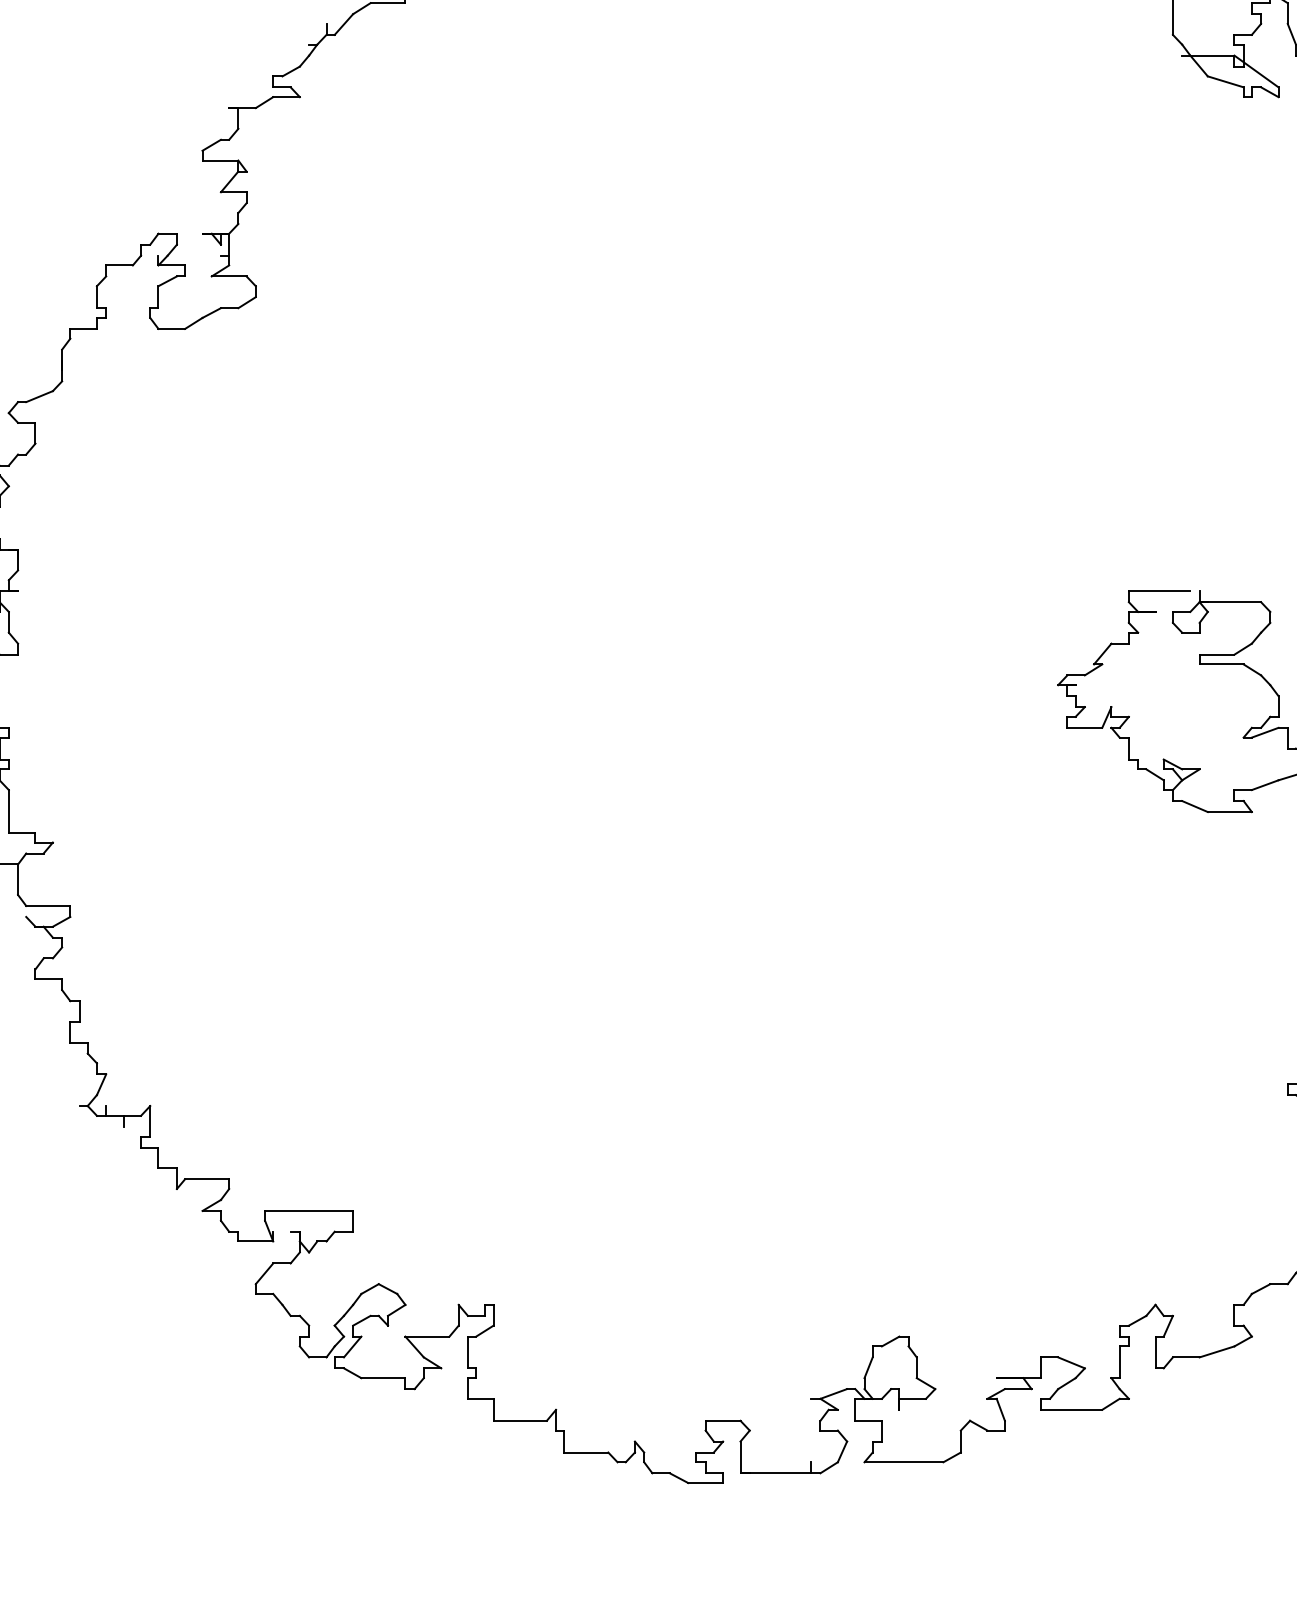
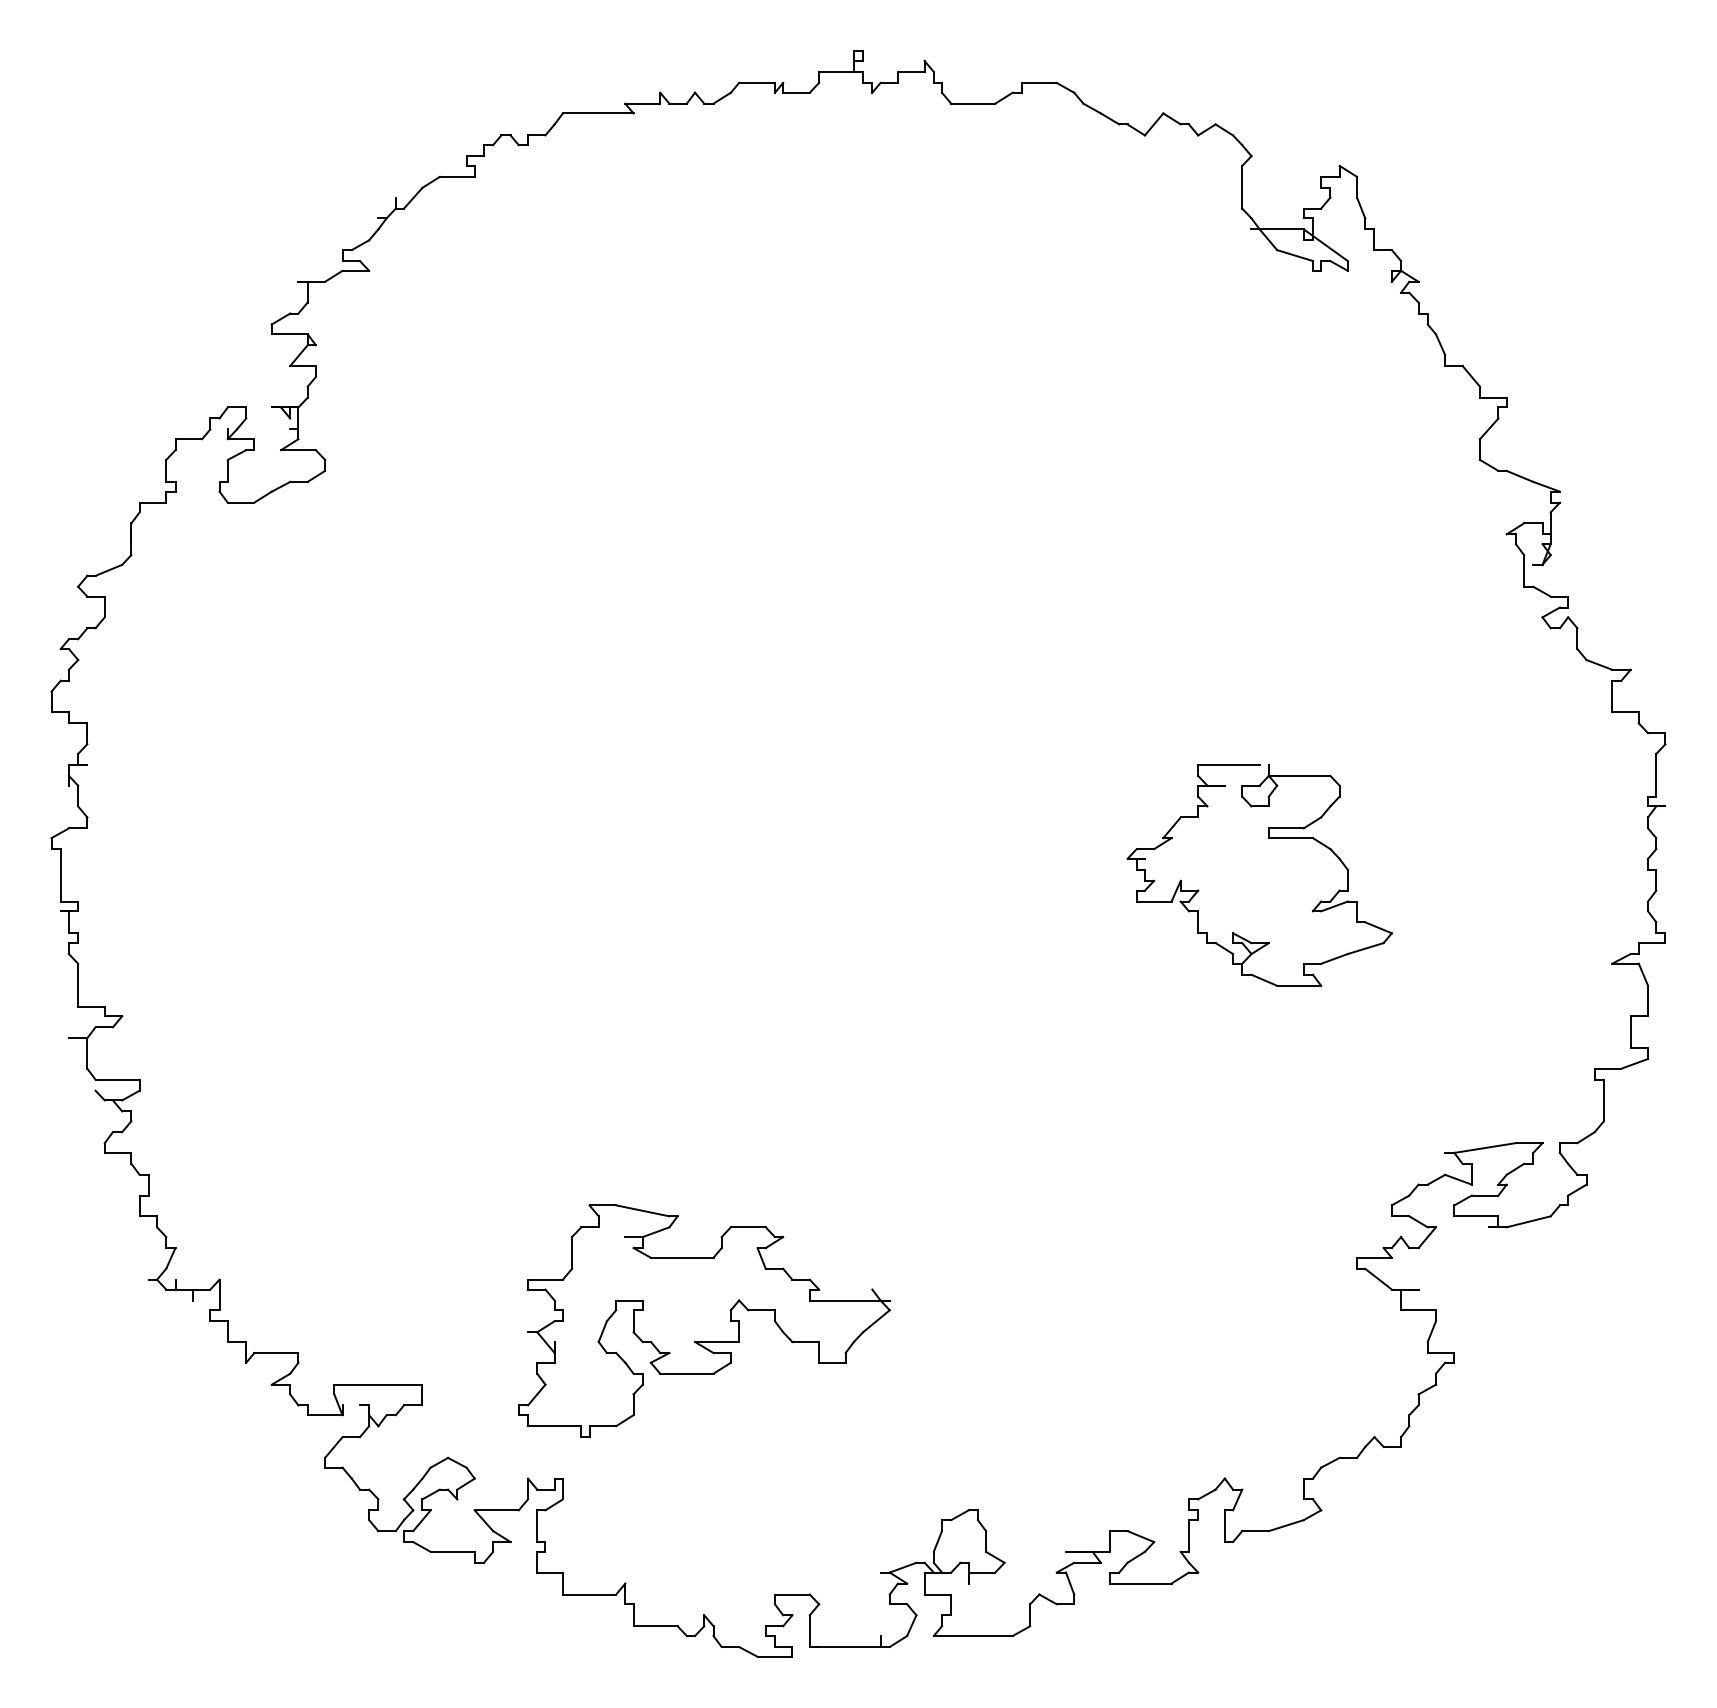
part: (635, 1146) -> (704, 1320), added

